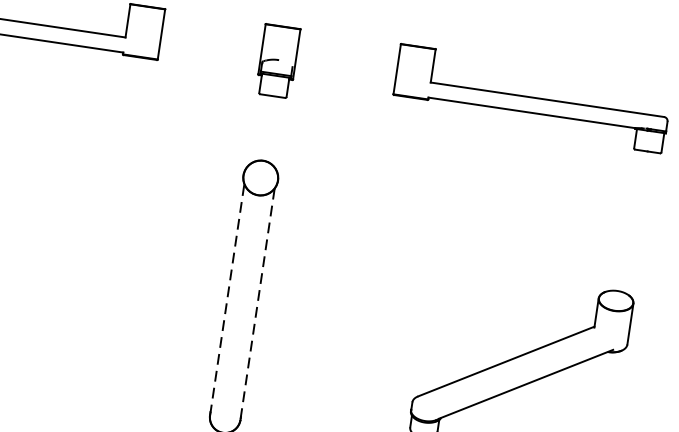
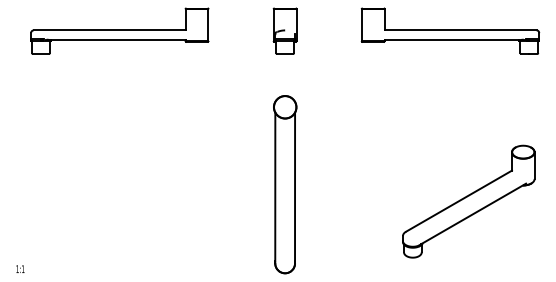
line: (227, 298) -> (275, 187), dashed -> solid
line: (258, 305) -> (295, 188), dashed -> solid

